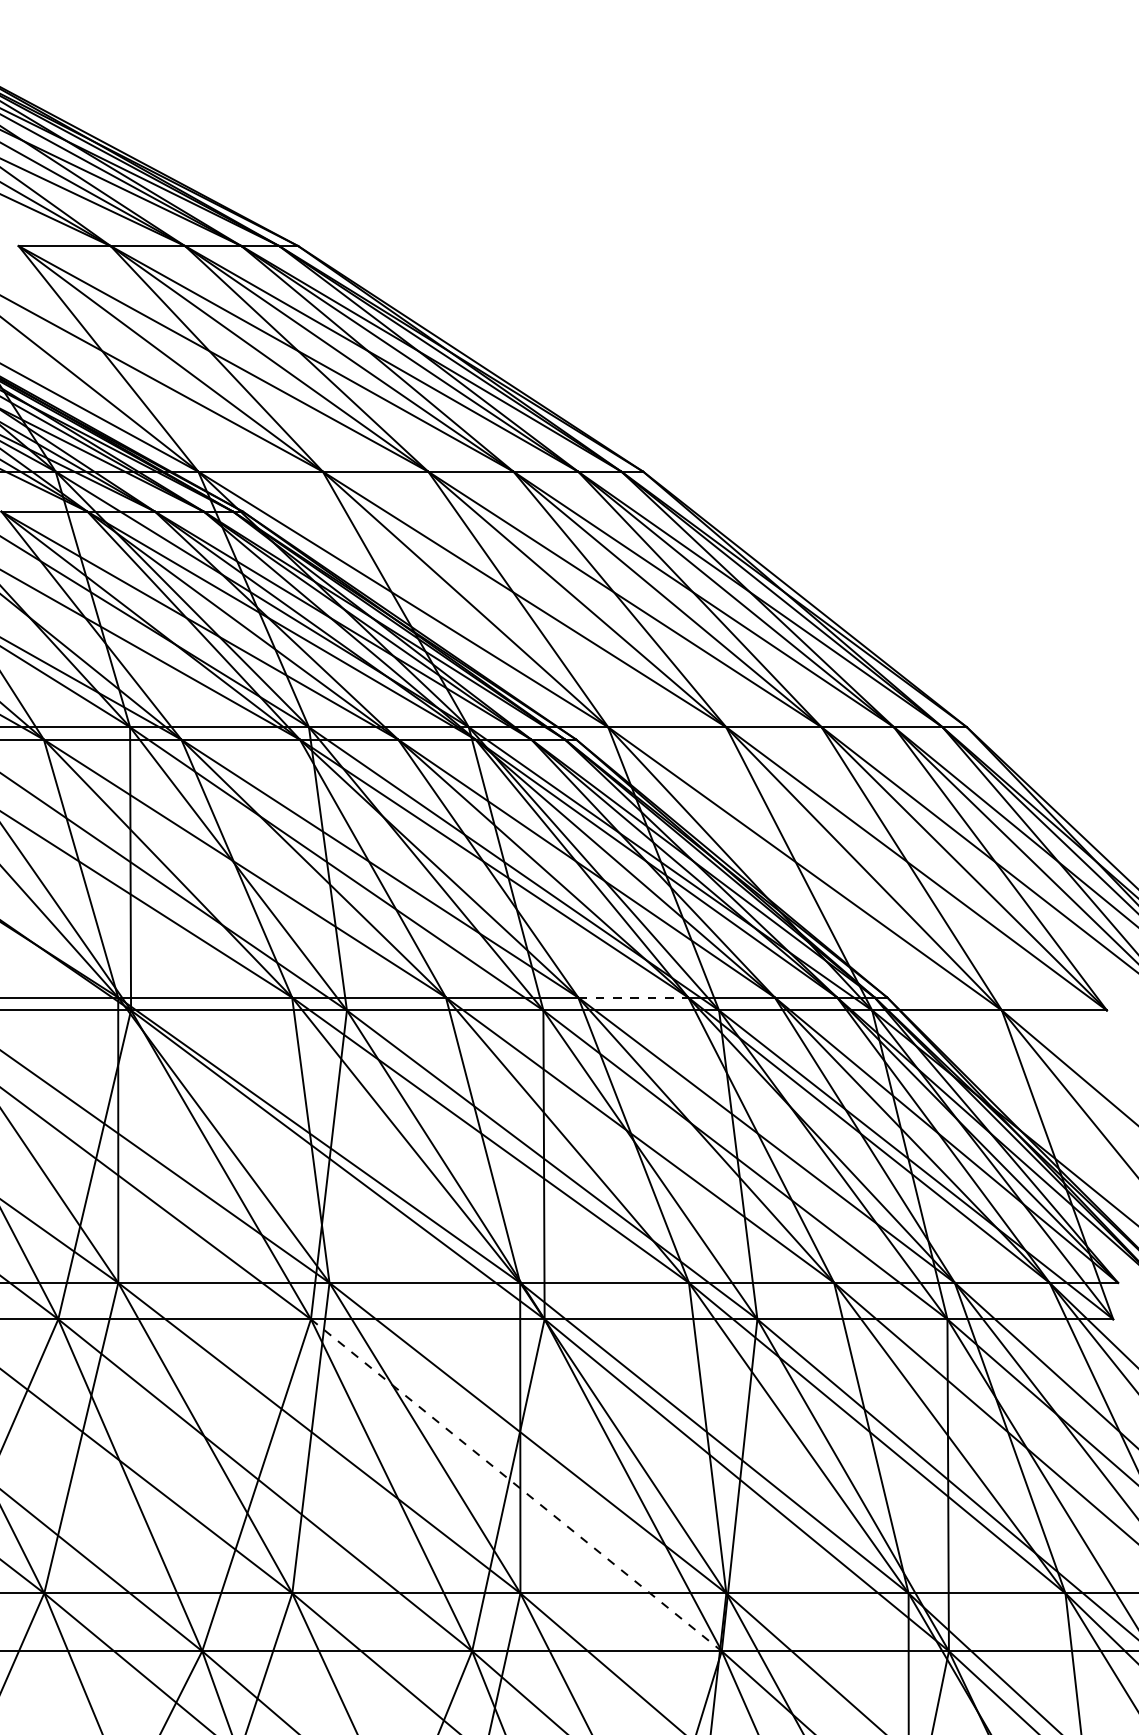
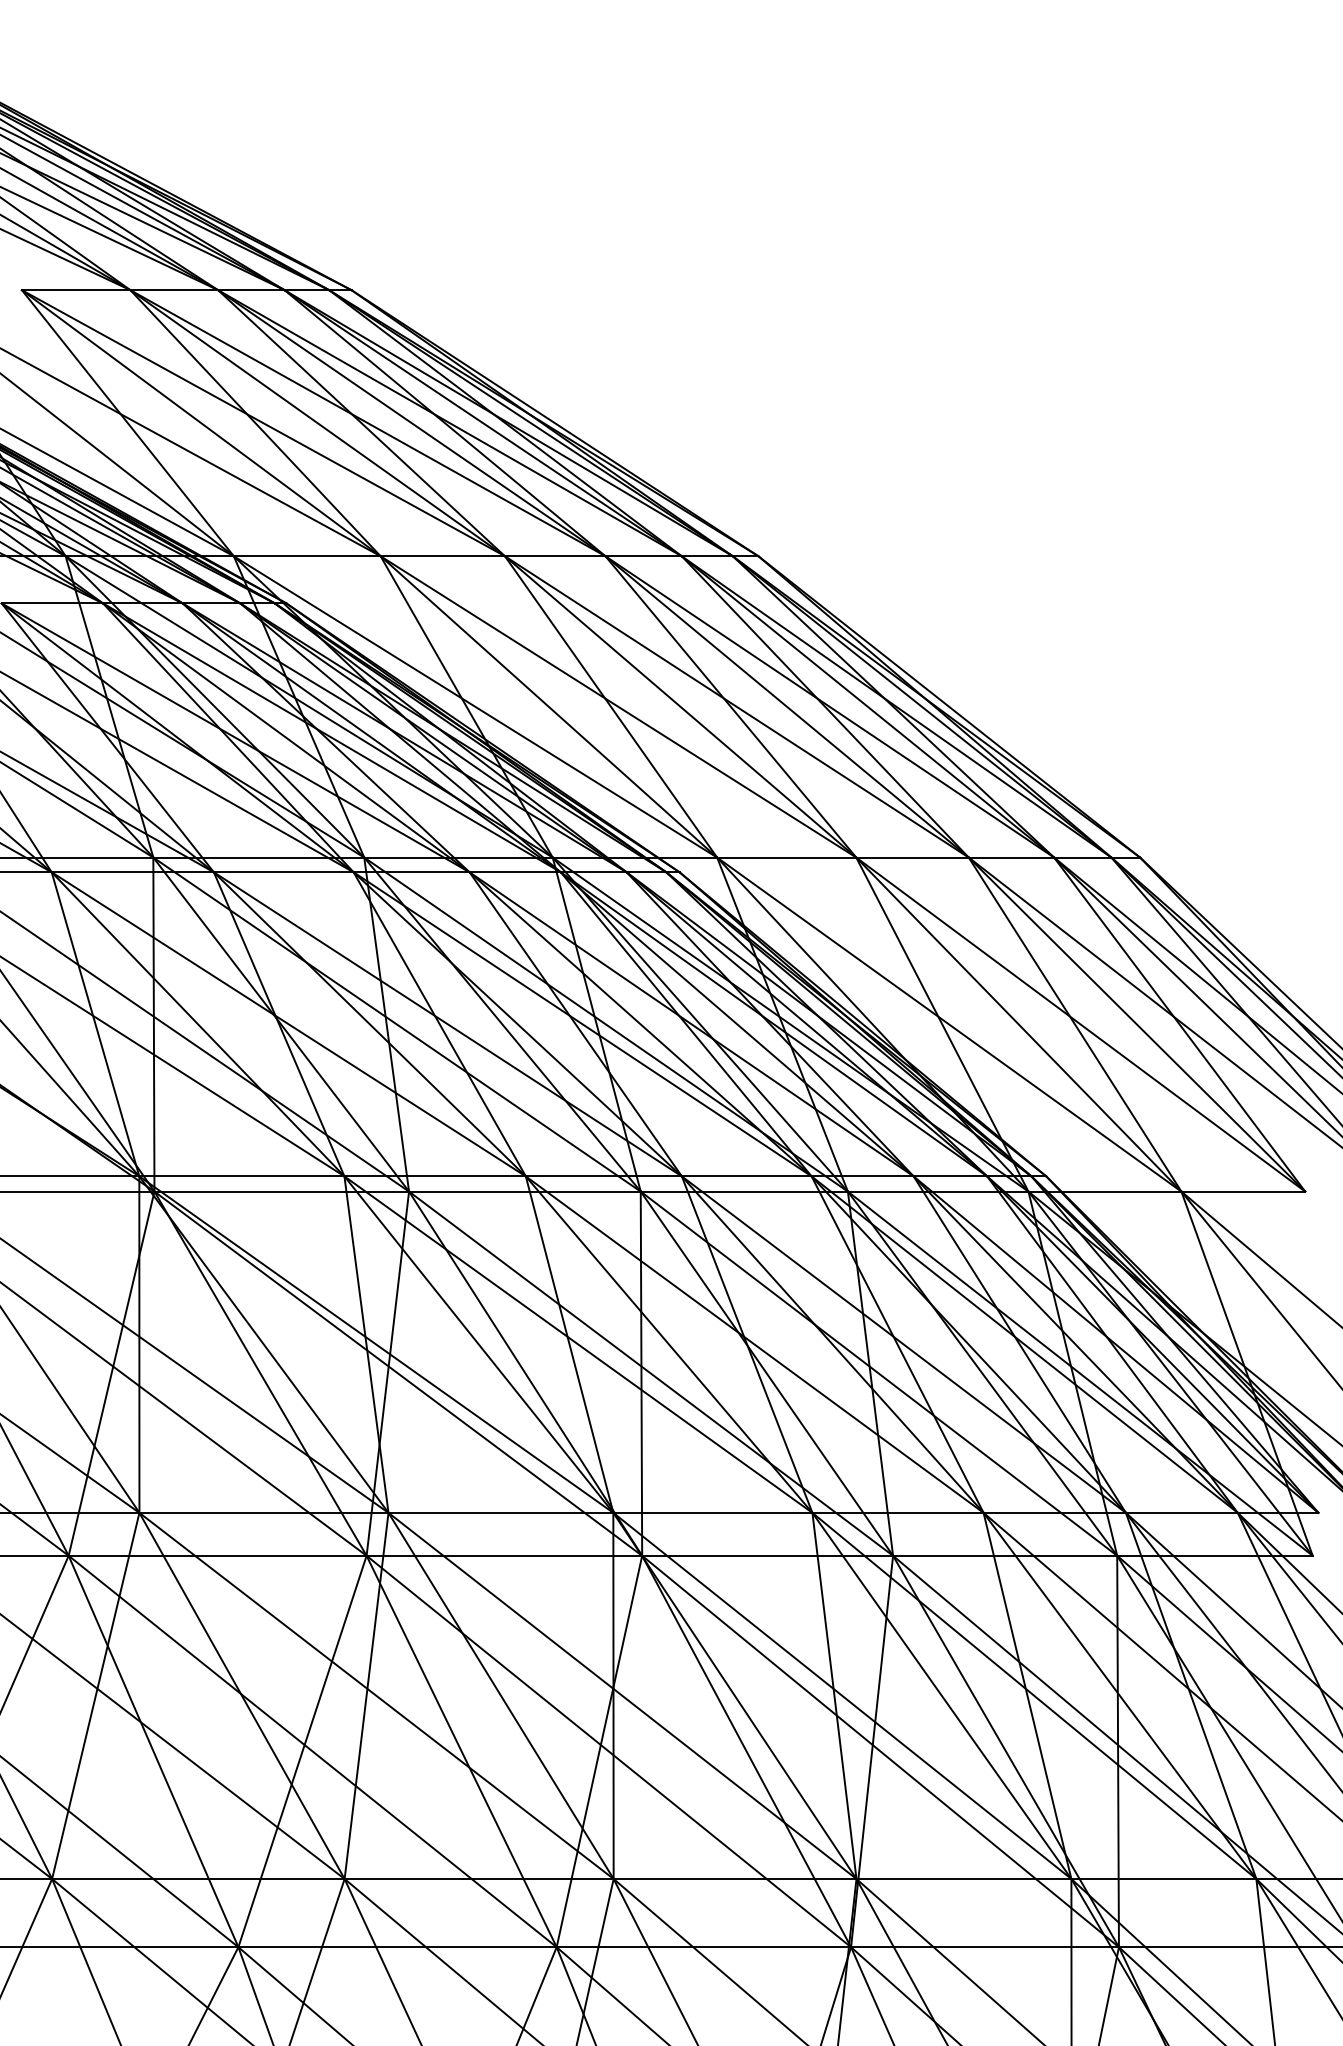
line: (633, 997) -> (746, 1176), dashed -> solid
line: (516, 1485) -> (609, 1751), dashed -> solid

